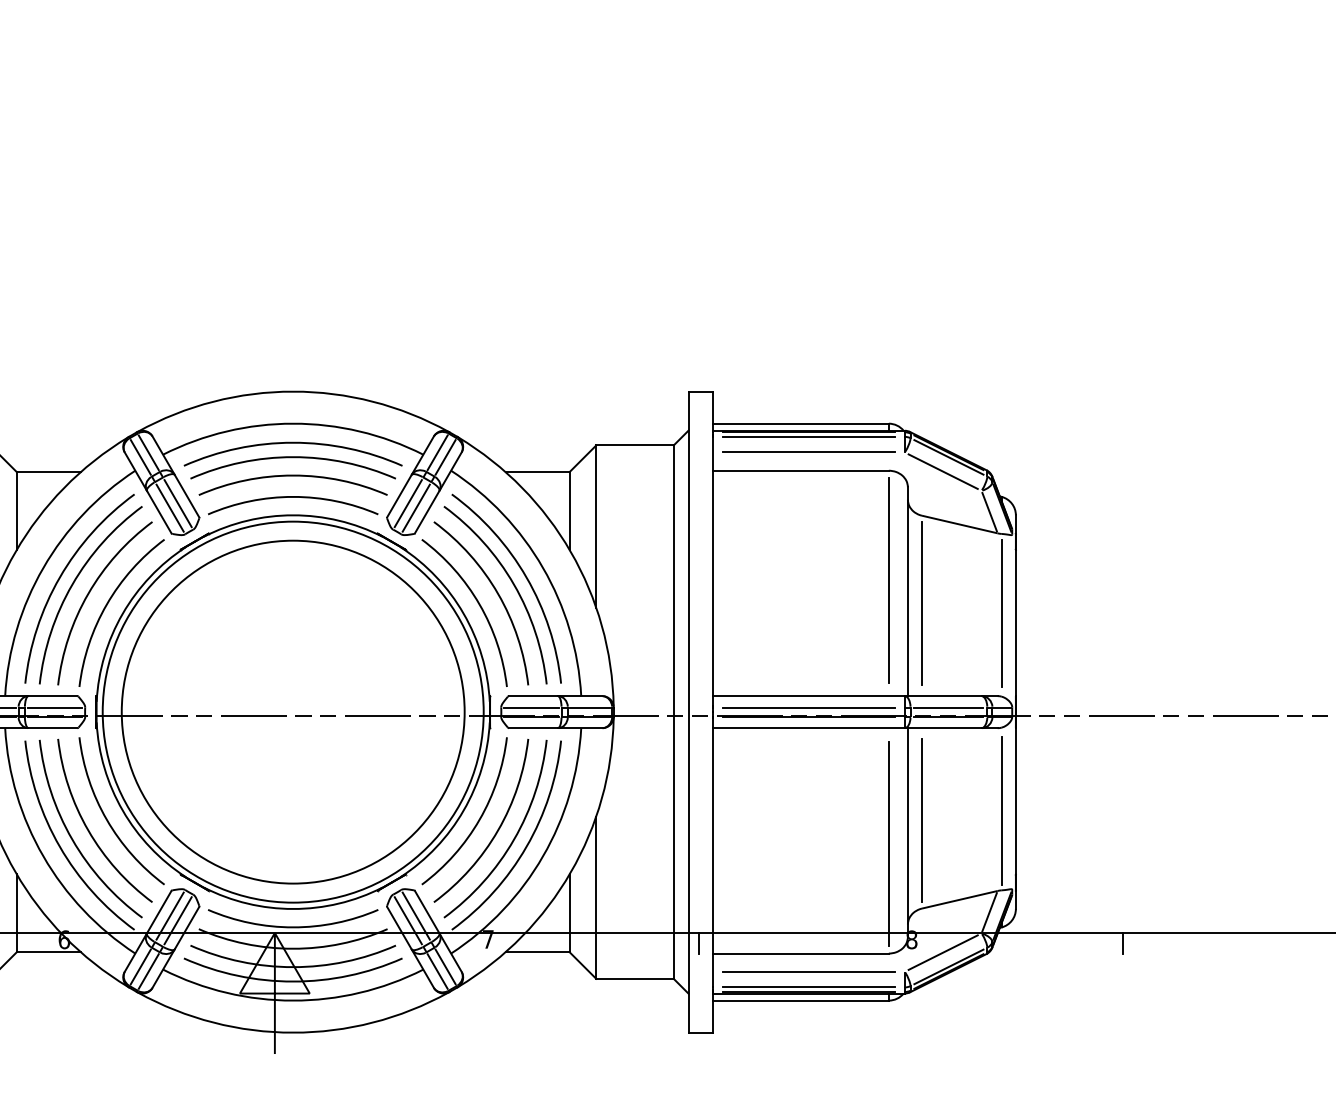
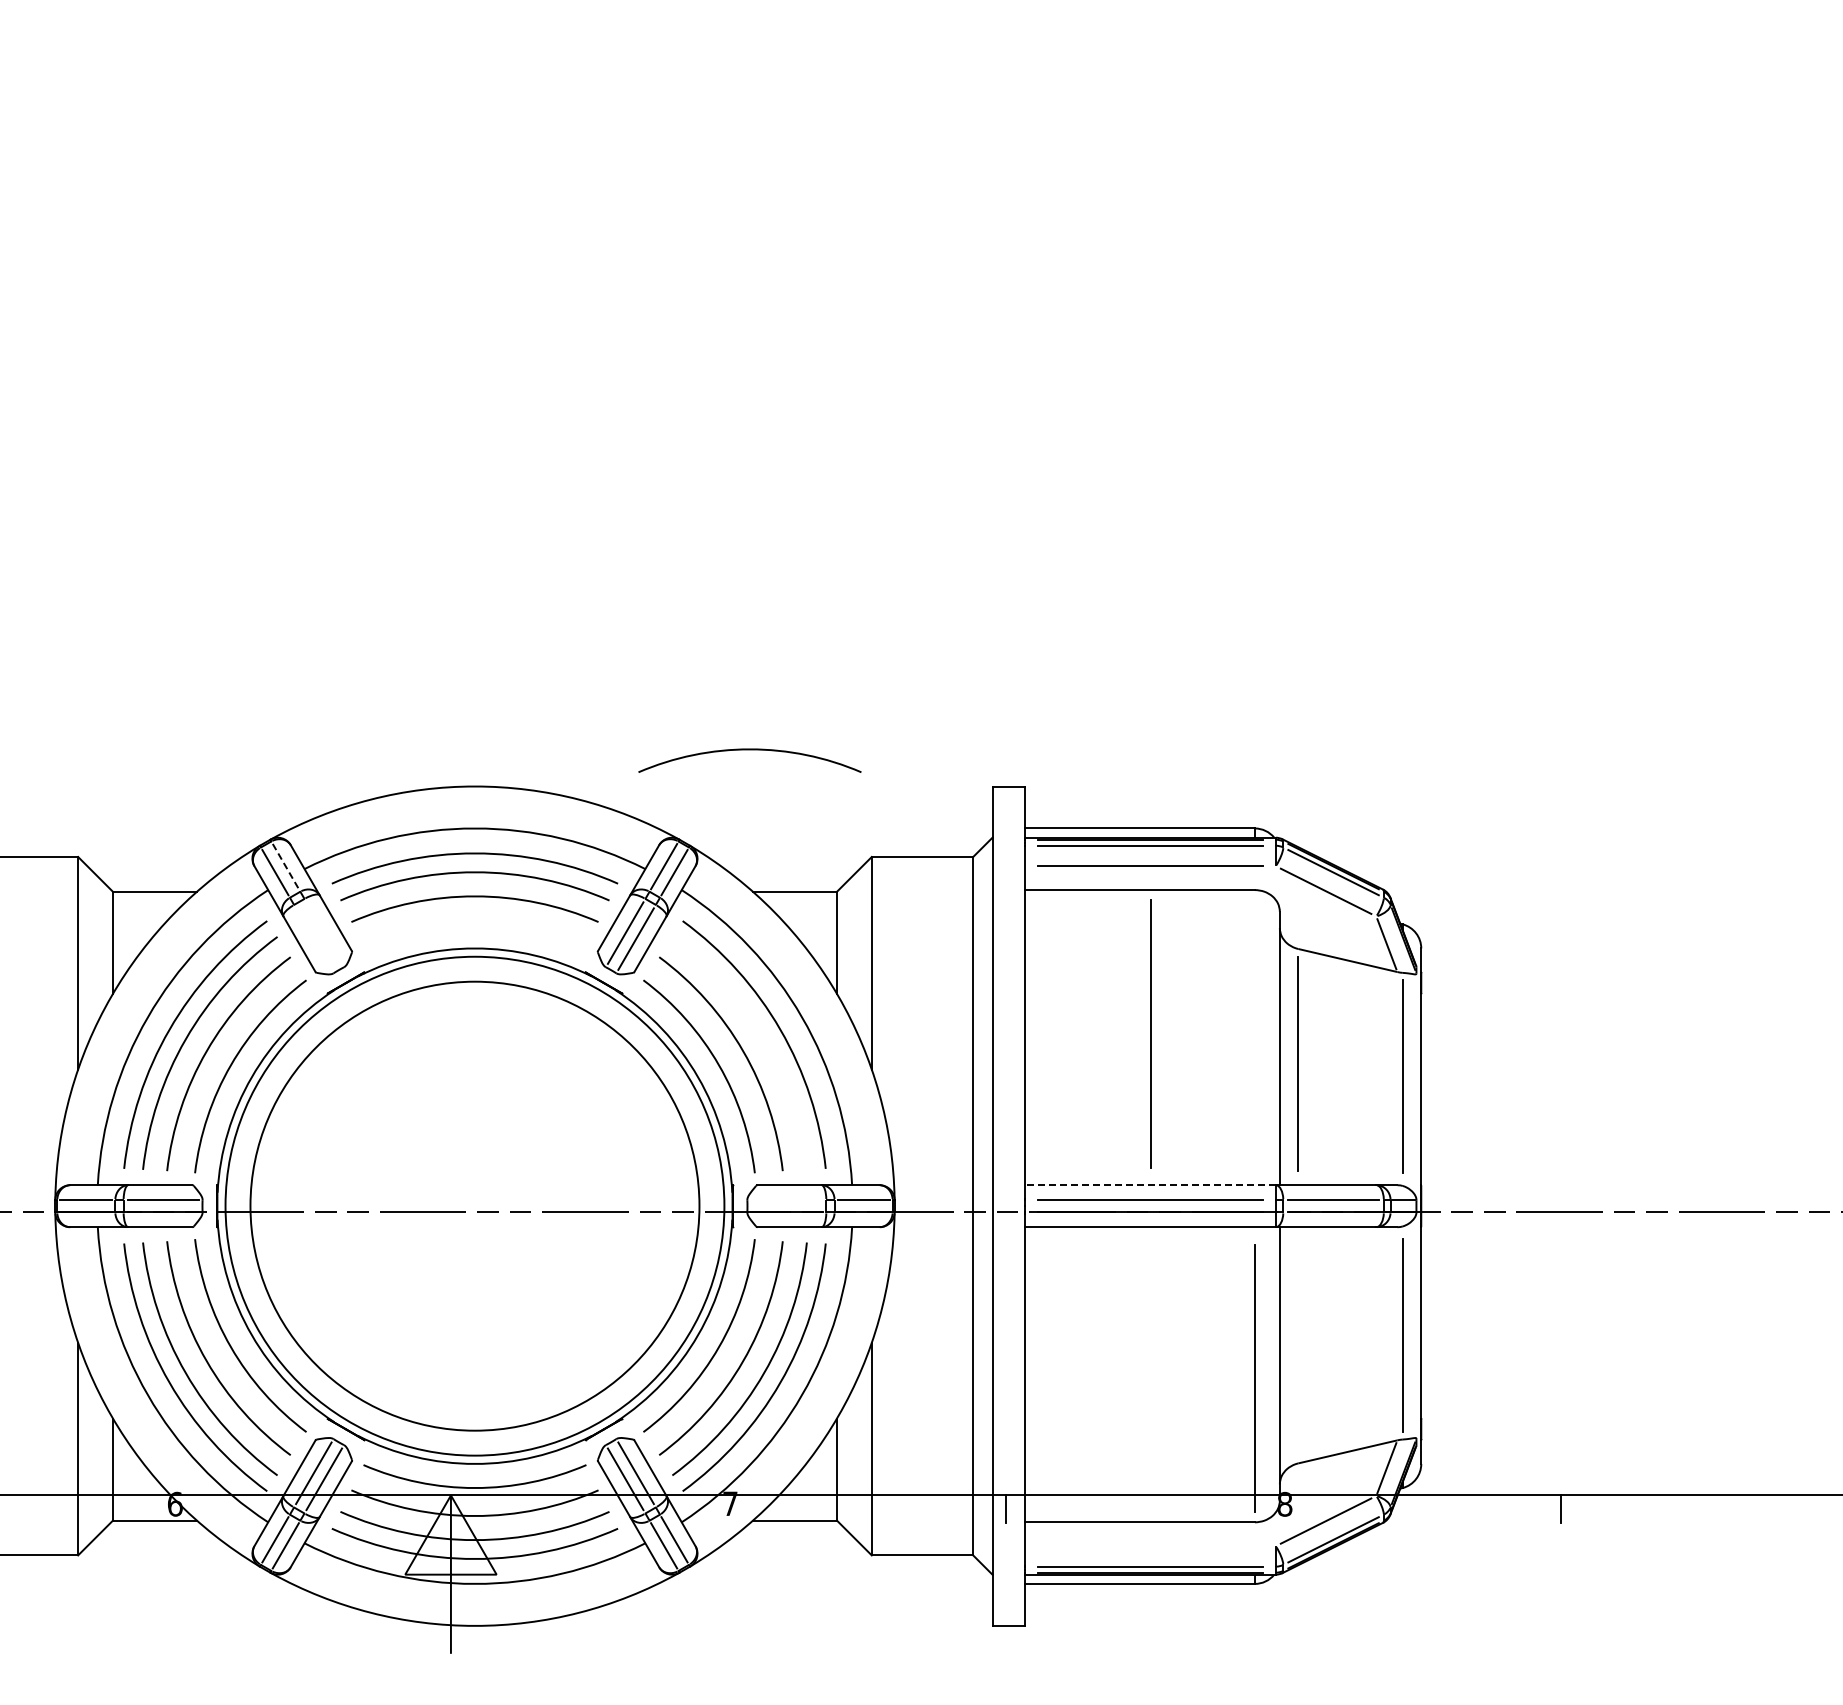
line: (149, 453) -> (286, 867), solid -> dashed
arc: (292, 497) -> (749, 750), moved
line: (178, 503) -> (324, 932), removed
line: (169, 507) -> (313, 938), removed
line: (888, 580) -> (1150, 1033), moved
arc: (513, 585) -> (763, 1040), removed
line: (809, 696) -> (1150, 1185), solid -> dashed
line: (531, 707) -> (786, 1200), removed
line: (922, 820) -> (1298, 1348), removed
line: (809, 972) -> (1150, 1546), removed

